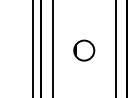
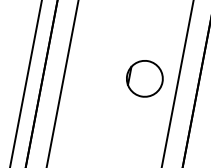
circle: (84, 50) -> (145, 78), moved

